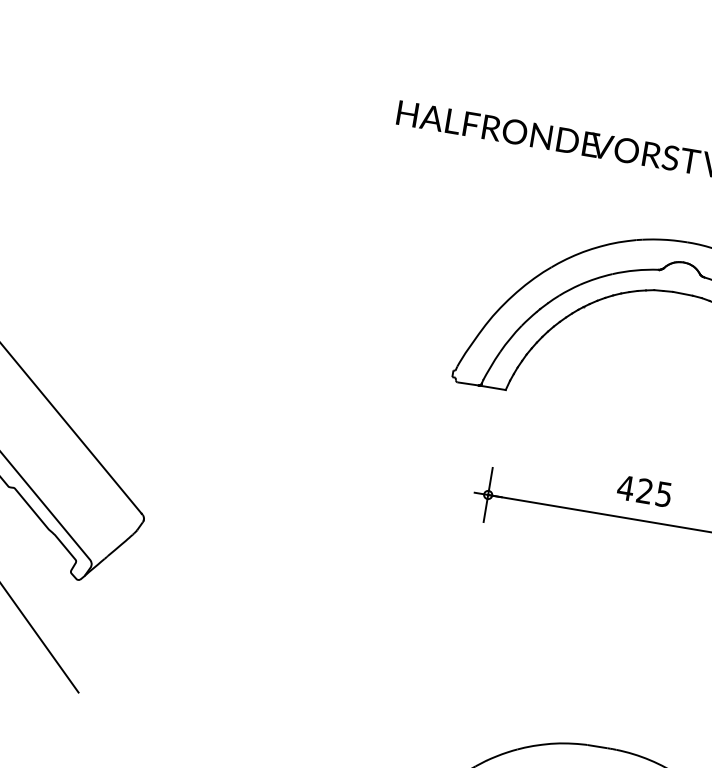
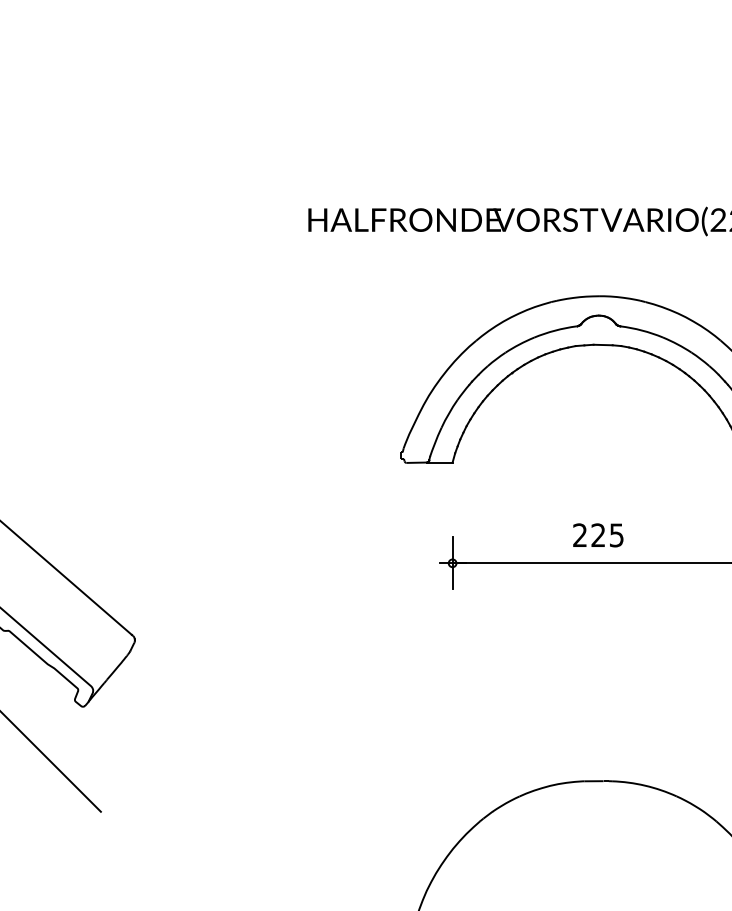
text: (625, 487) -> (579, 534), 425 -> 225

